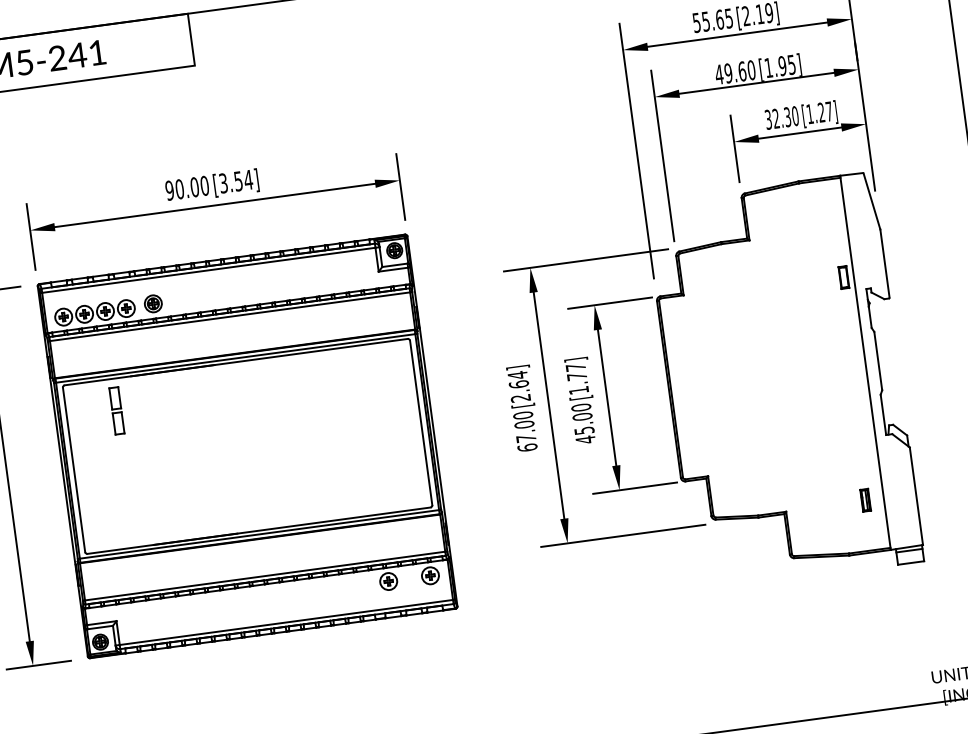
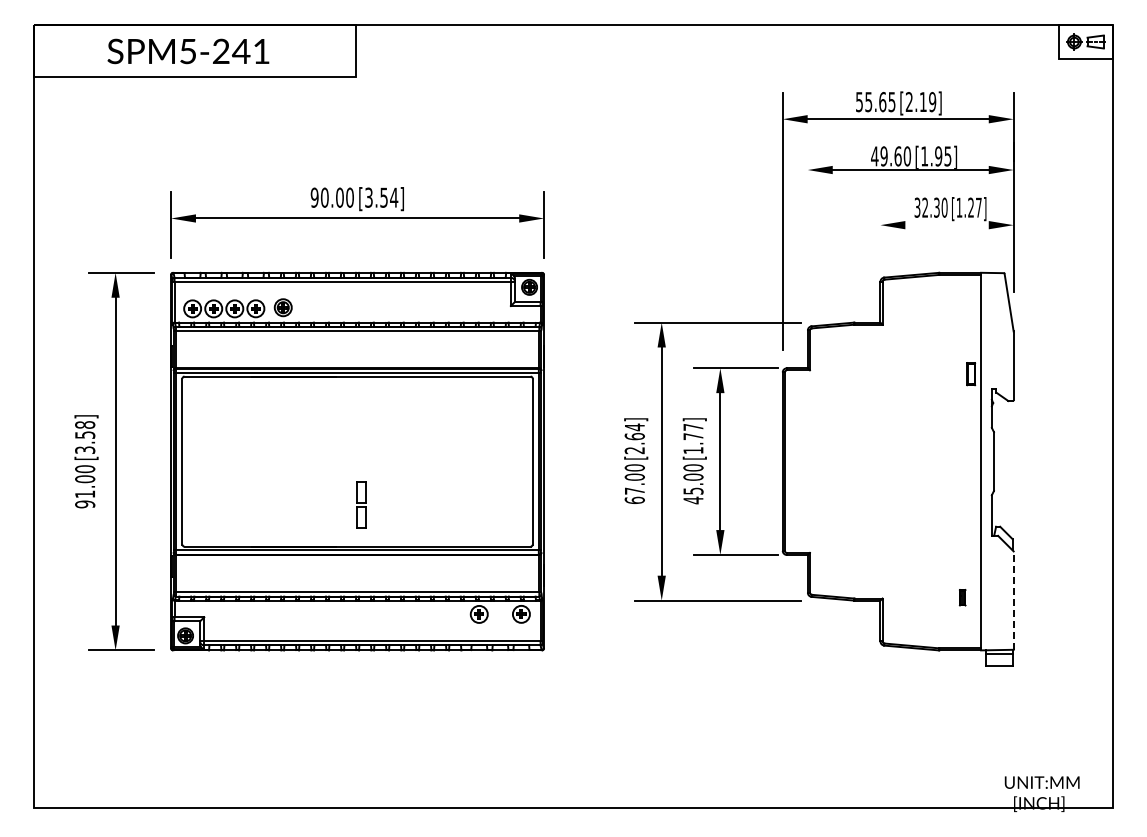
line: (799, 133) -> (946, 225), removed
line: (734, 148) -> (880, 231), removed
line: (662, 156) -> (807, 229), removed
part: (116, 410) -> (361, 504), moved
line: (916, 496) -> (1013, 600), solid -> dashed
part: (865, 500) -> (962, 597), size x0.7

